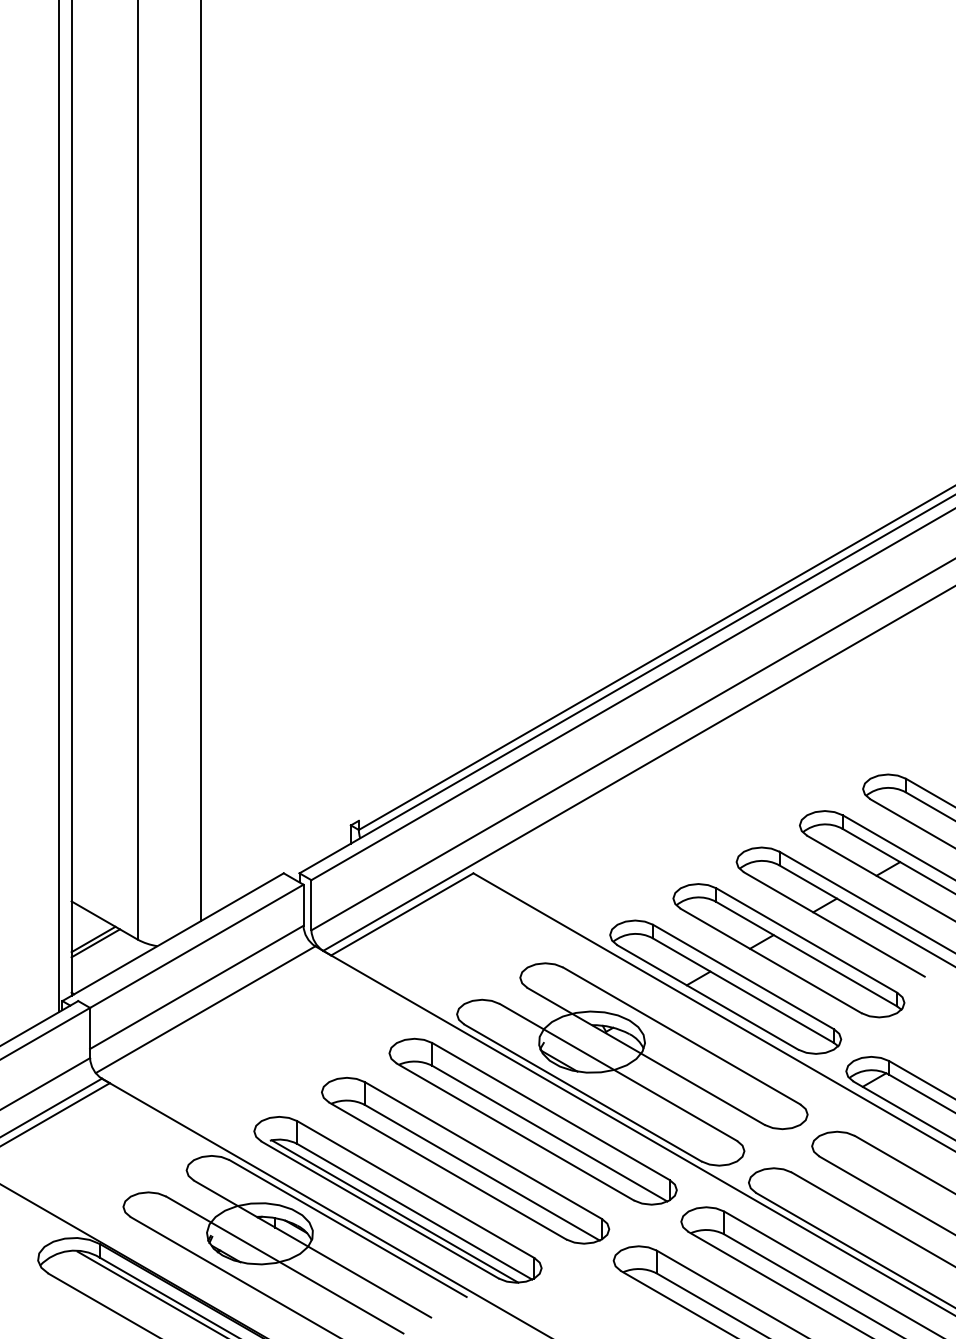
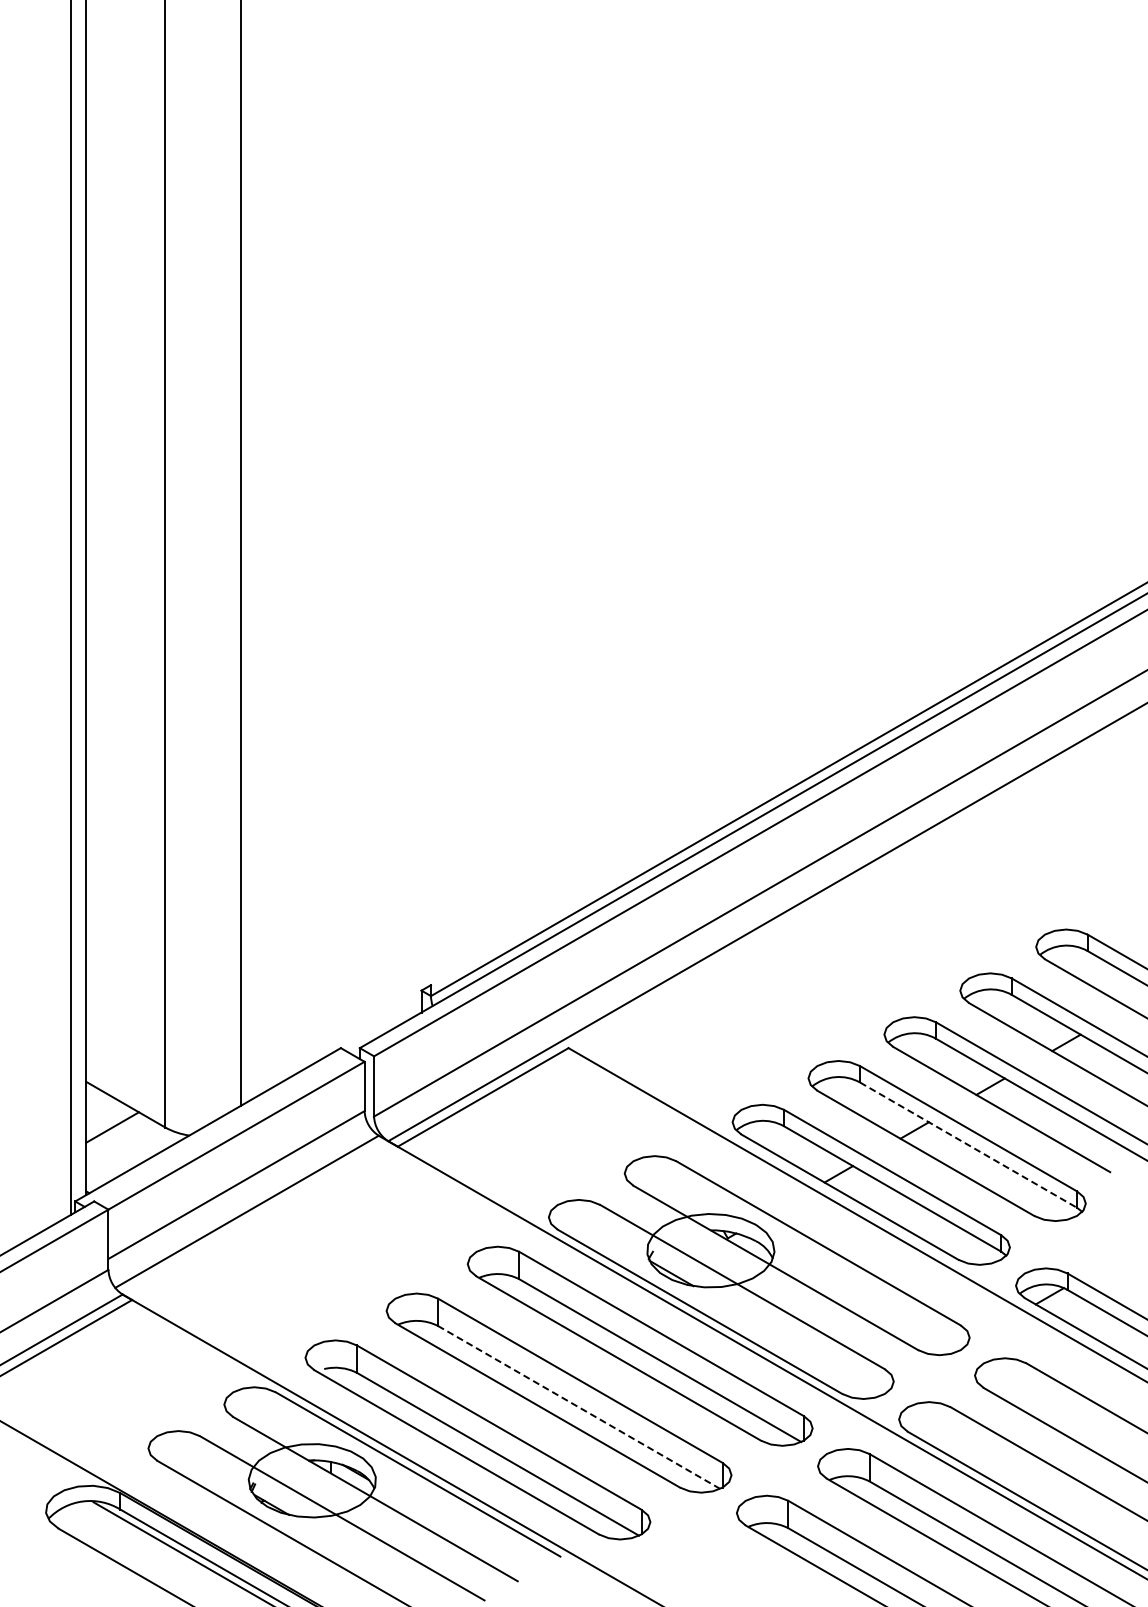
line: (95, 942) -> (115, 1131), removed
line: (806, 954) -> (968, 1145), solid -> dashed
line: (482, 1172) -> (579, 1407), solid -> dashed
line: (395, 1211) -> (474, 1453), removed

